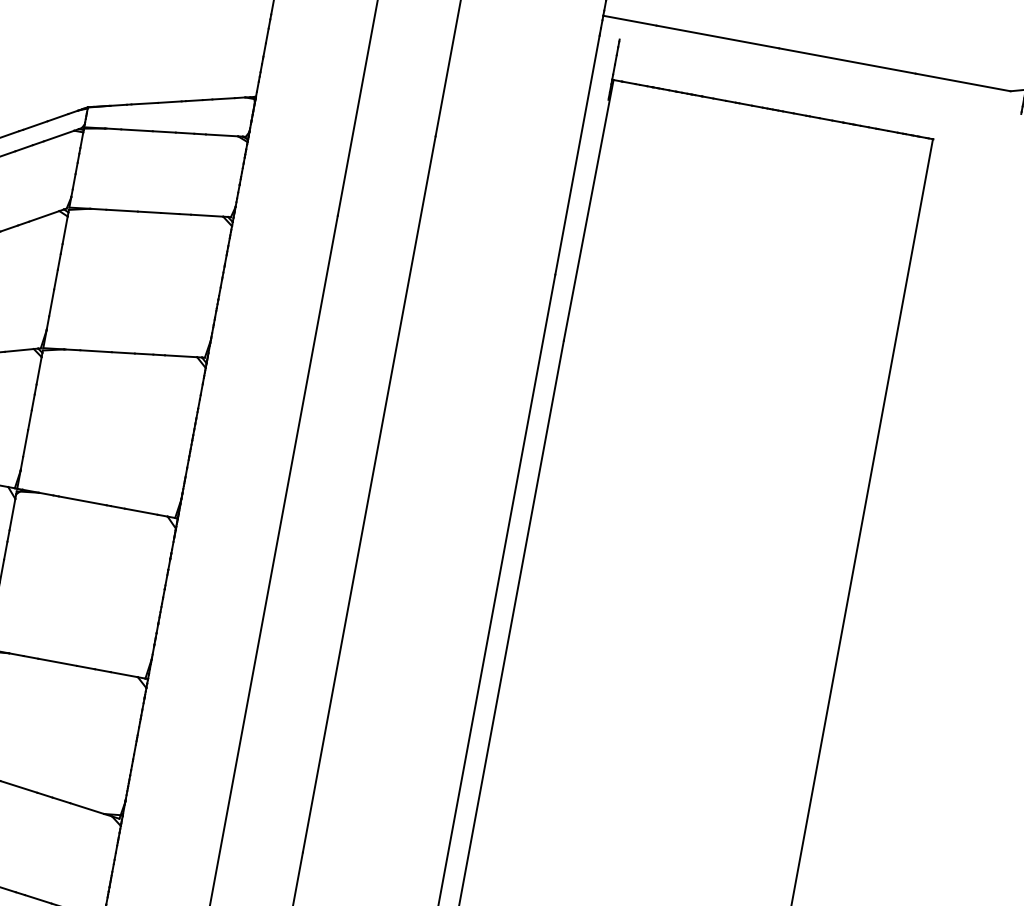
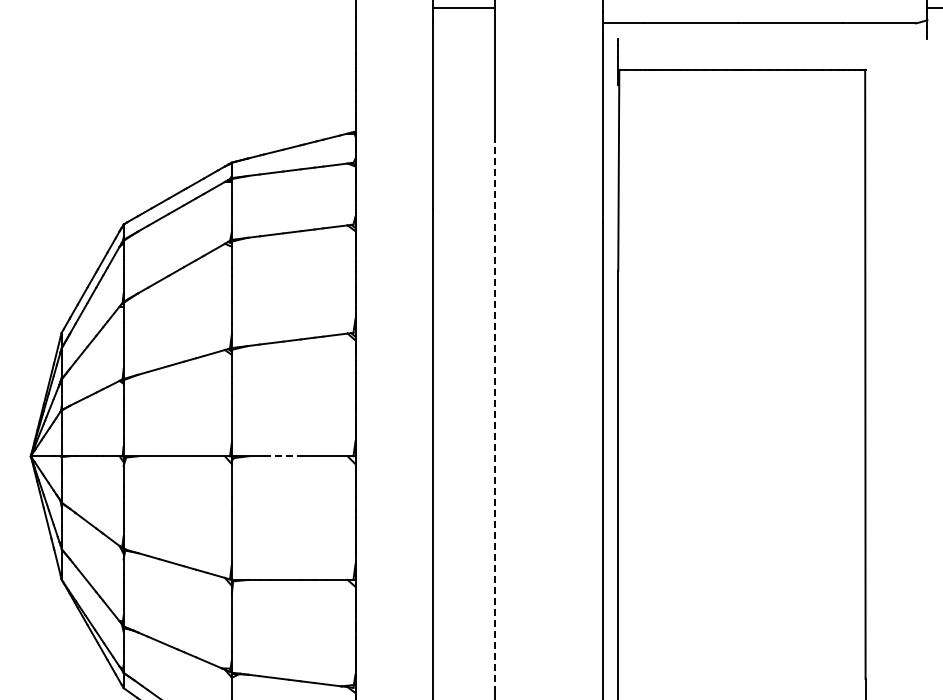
line: (369, 493) -> (494, 411), solid -> dashed
line: (82, 501) -> (282, 456), solid -> dashed

